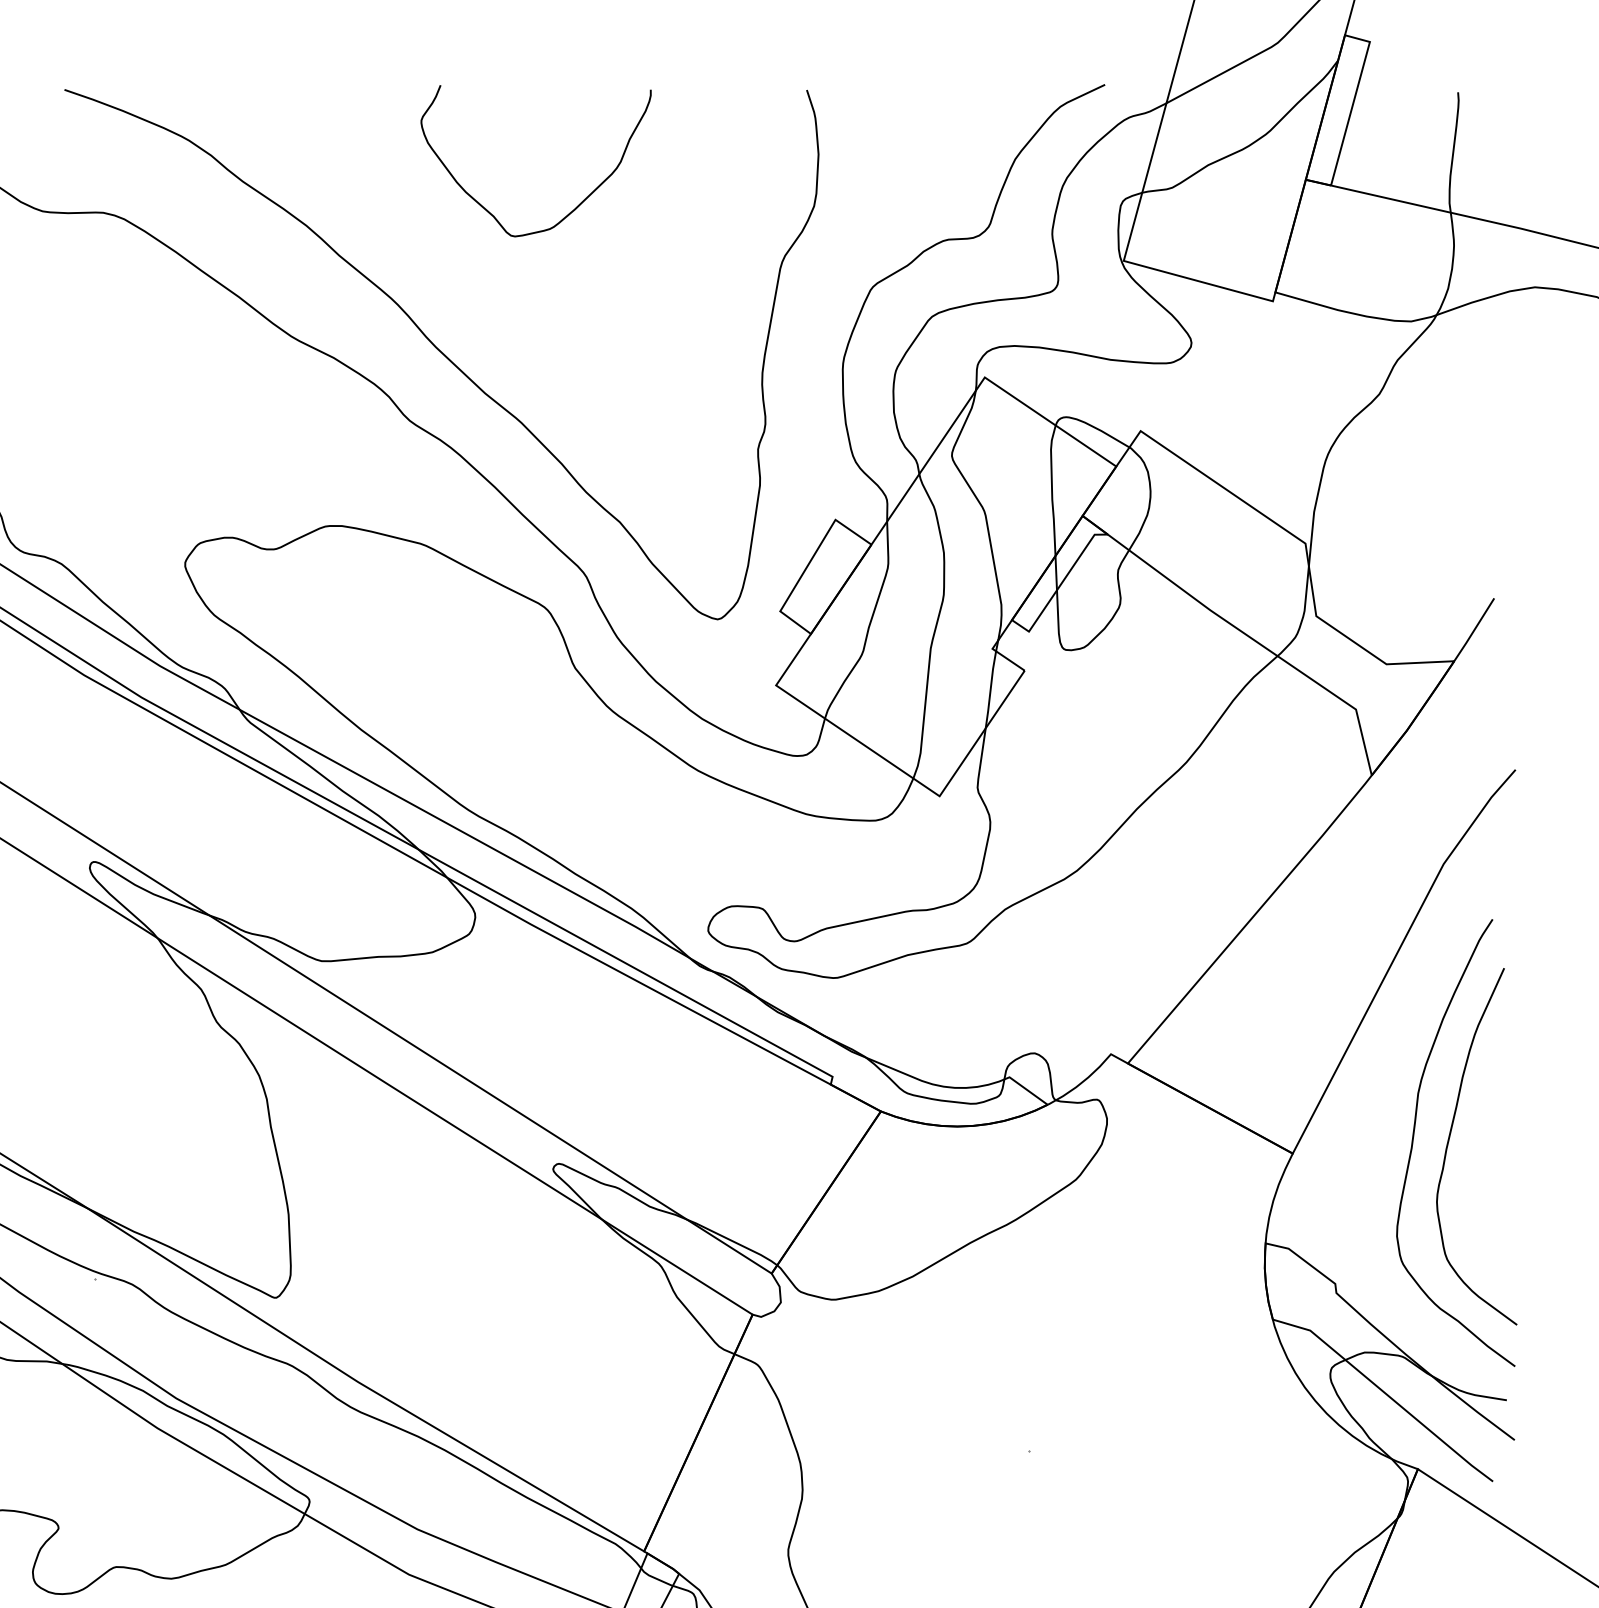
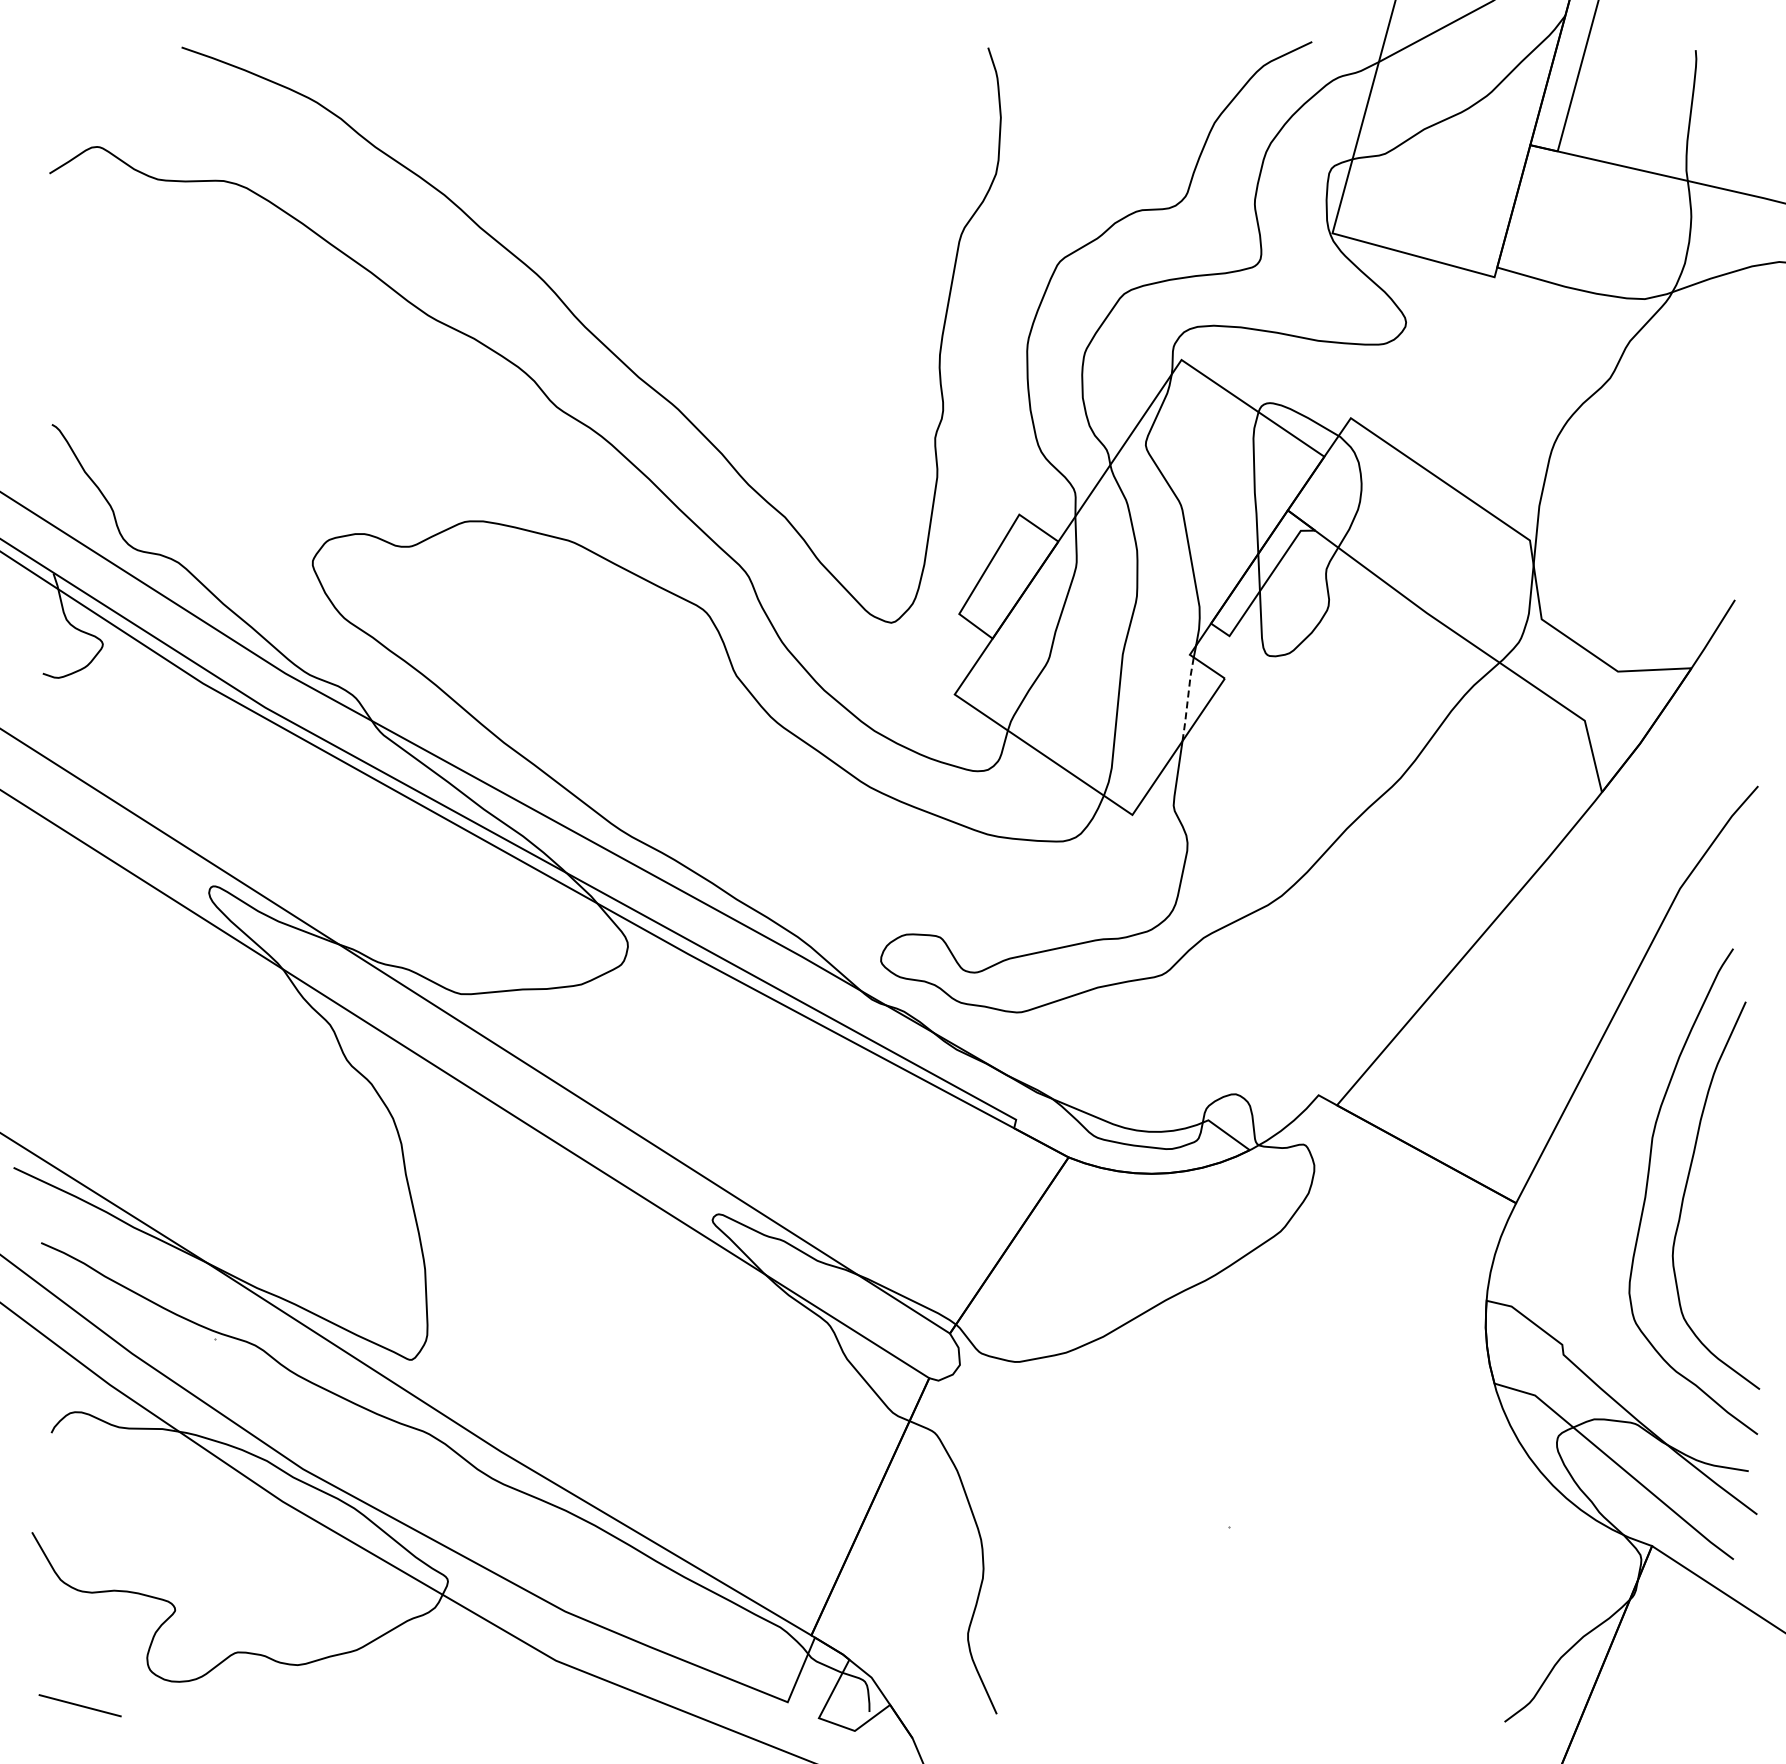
curve: (578, 204) -> (740, 171), removed
line: (990, 689) -> (1187, 699), solid -> dashed

